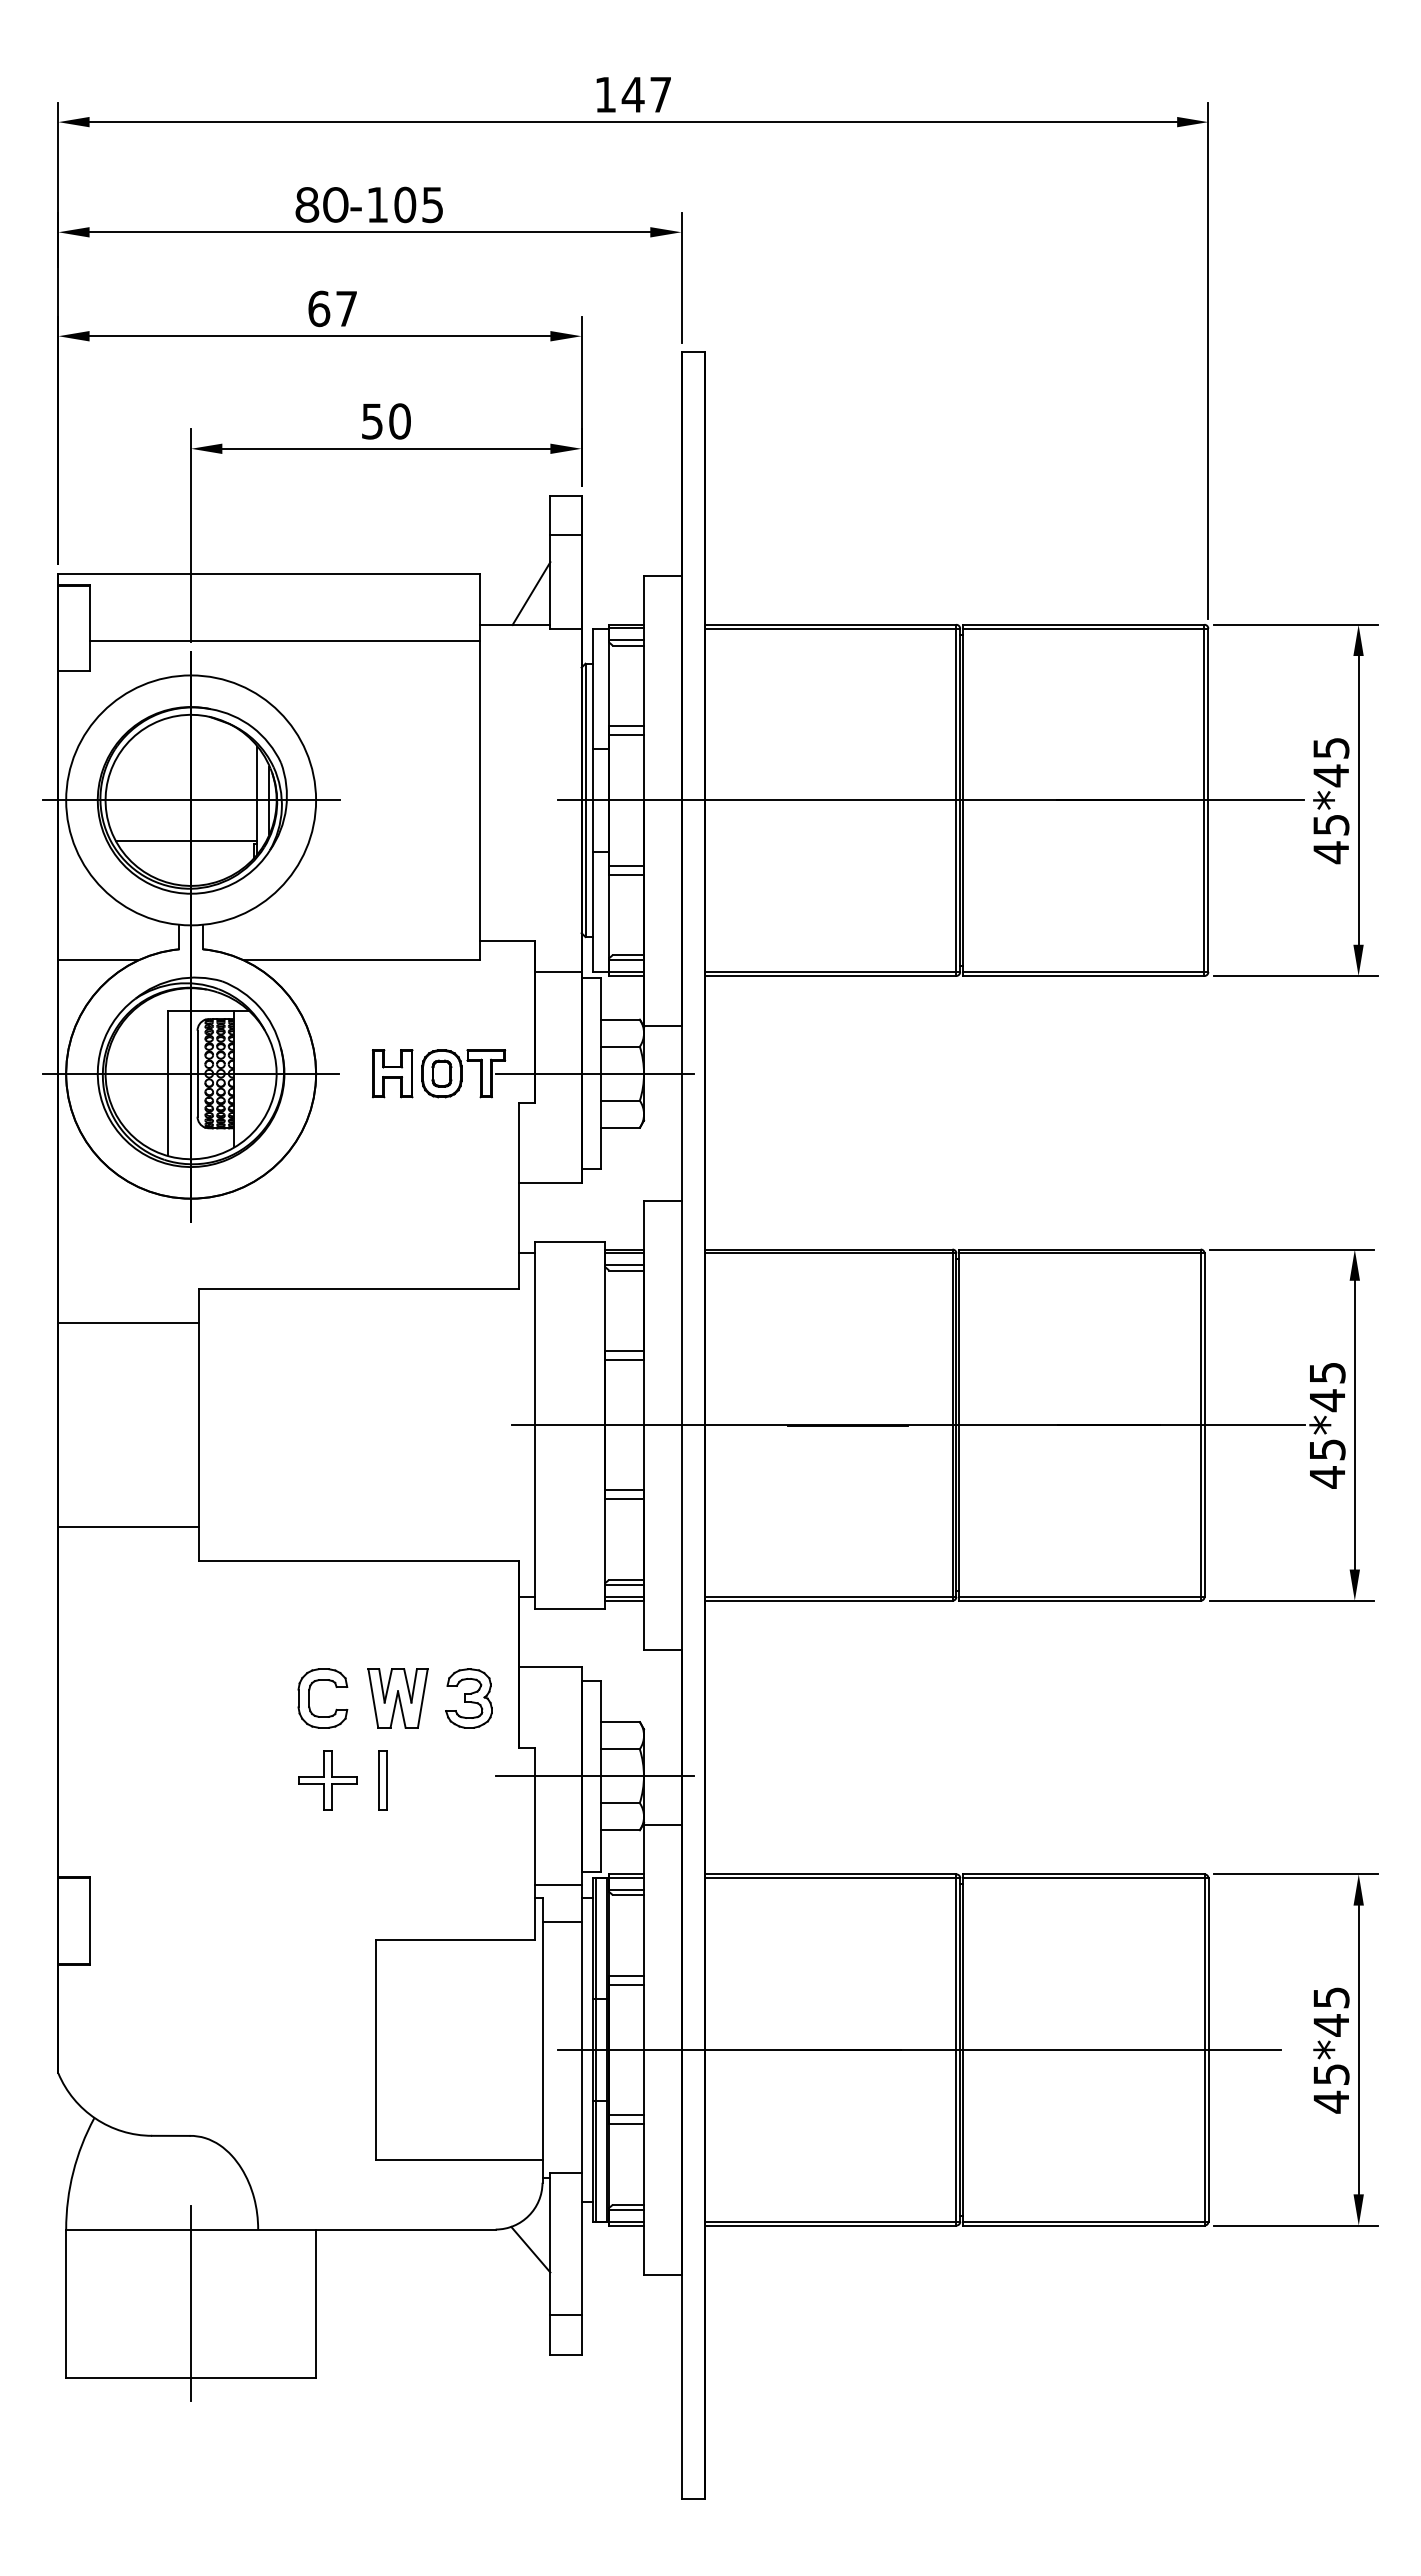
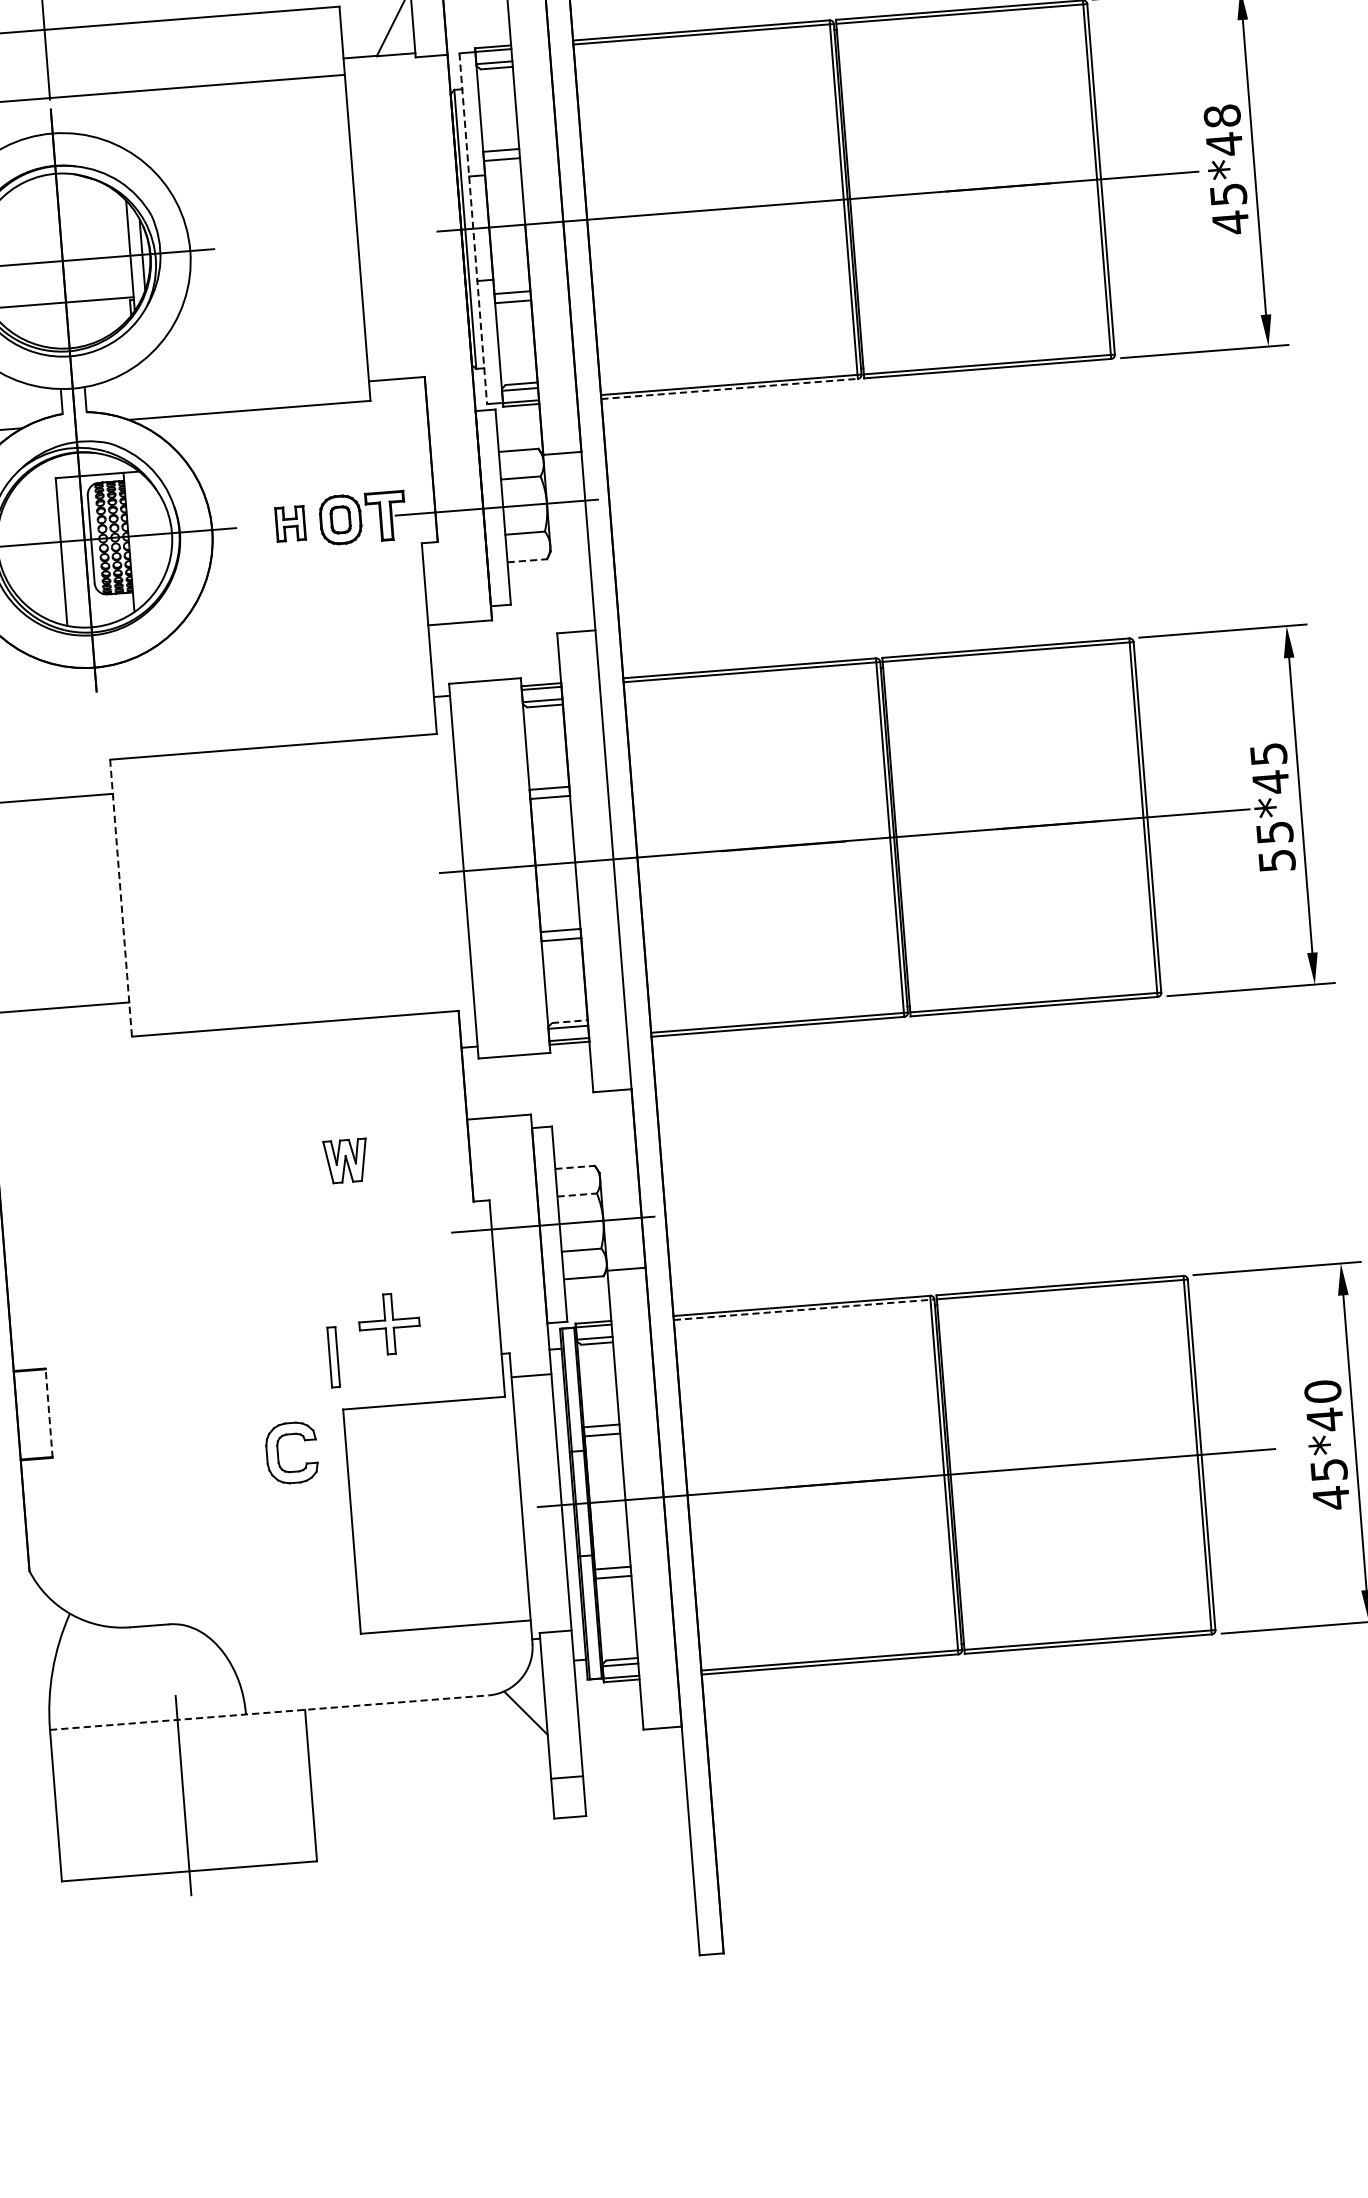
text: (1331, 747) -> (1222, 115), 45*45 -> 45*48
line: (593, 800) -> (473, 228), solid -> dashed
line: (557, 971) -> (450, 406), removed
line: (830, 976) -> (729, 389), solid -> dashed
part: (392, 1073) -> (290, 523), size x0.7
line: (620, 1127) -> (527, 560), solid -> dashed
line: (199, 1425) -> (121, 898), solid -> dashed
text: (1327, 1477) -> (1277, 860), 45*45 -> 55*45
line: (626, 1579) -> (569, 1021), solid -> dashed
part: (309, 1698) -> (278, 1454), moved
part: (397, 1698) -> (345, 1161), size x0.7
part: (468, 1698) -> (418, 1155), removed
line: (620, 1722) -> (575, 1167), solid -> dashed
line: (620, 1749) -> (577, 1195), solid -> dashed
part: (327, 1780) -> (389, 1324), moved
part: (382, 1780) -> (333, 1357), moved
line: (832, 1878) -> (804, 1310), solid -> dashed
line: (557, 1885) -> (523, 1339), removed
line: (89, 1921) -> (49, 1413), solid -> dashed
text: (1331, 1997) -> (1322, 1391), 45*45 -> 45*40
line: (280, 2229) -> (268, 1712), solid -> dashed

